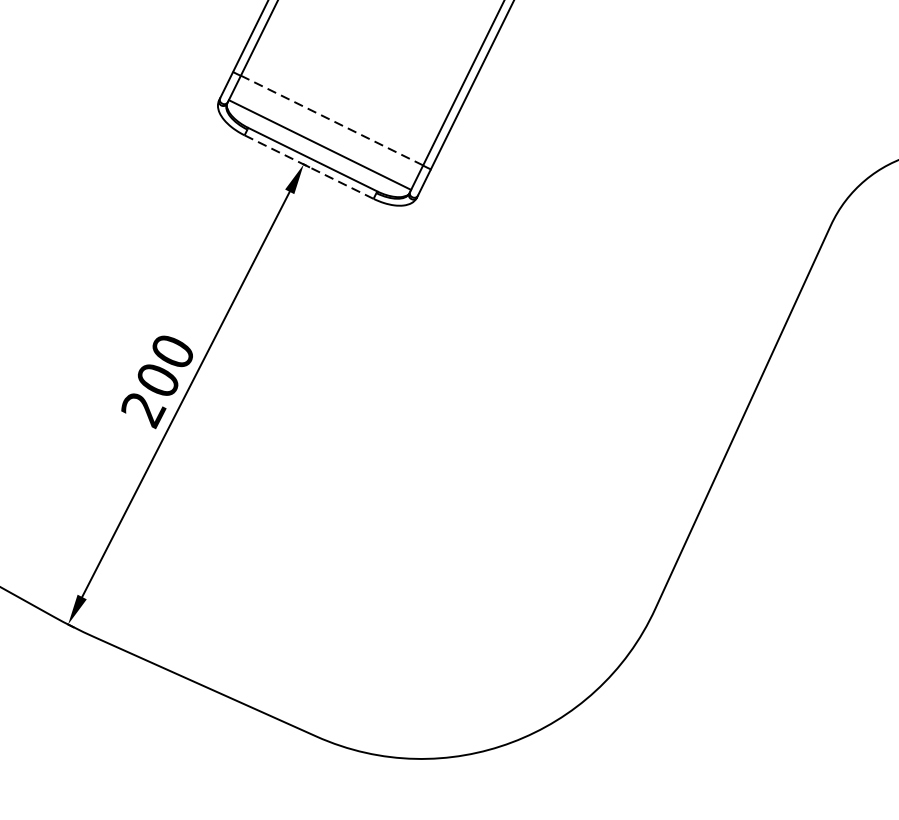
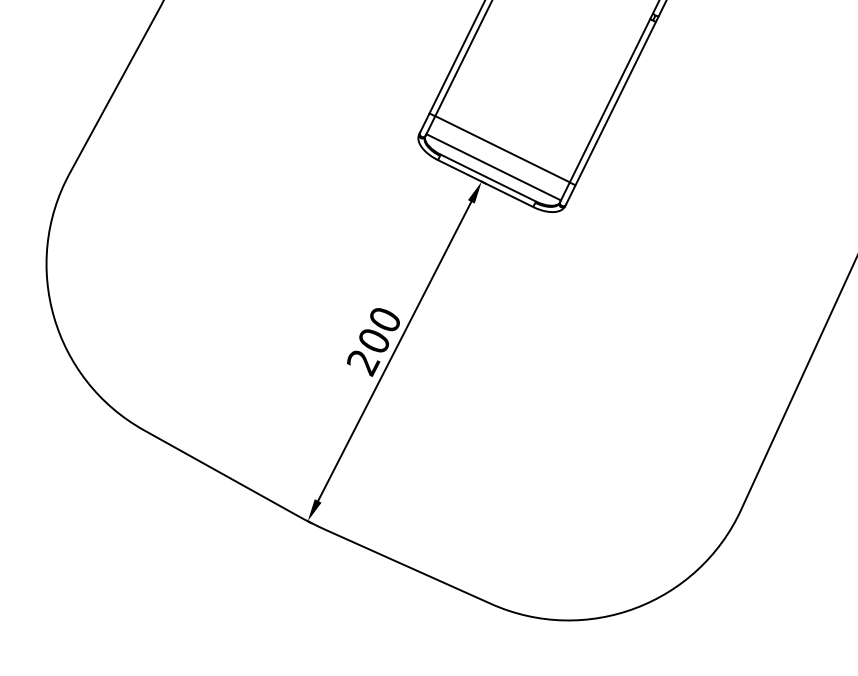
line: (331, 120) -> (502, 149), dashed -> solid
line: (310, 166) -> (486, 183), dashed -> solid

